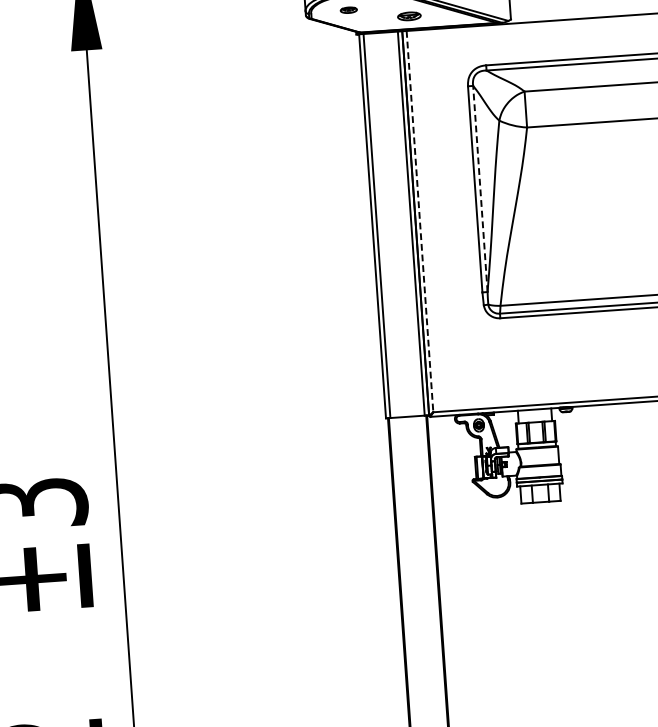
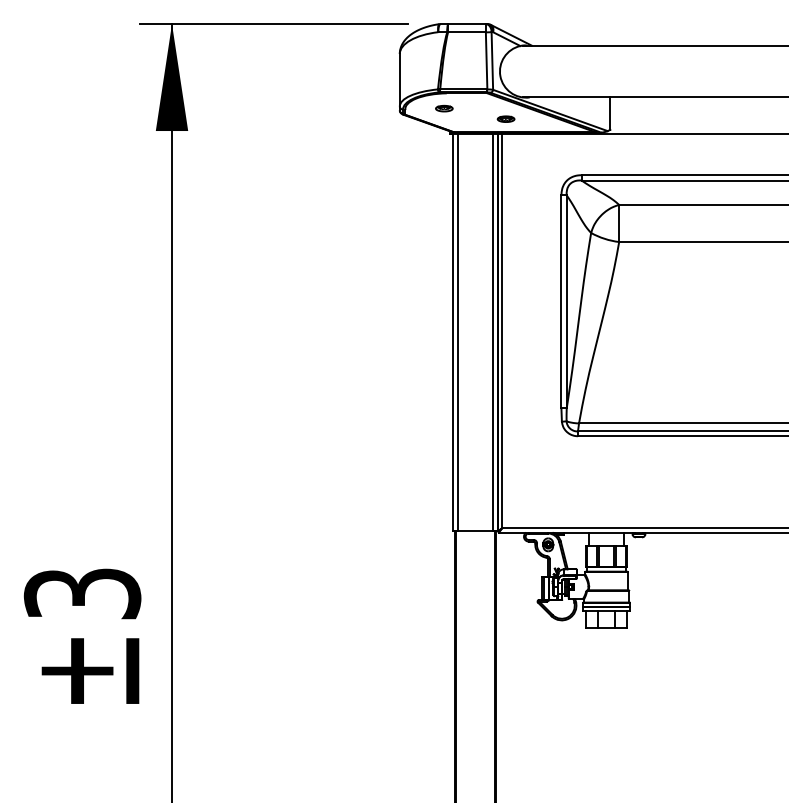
part: (408, 15) -> (505, 118), size x0.71
line: (480, 188) -> (566, 301), dashed -> solid
line: (420, 222) -> (502, 331), dashed -> solid

